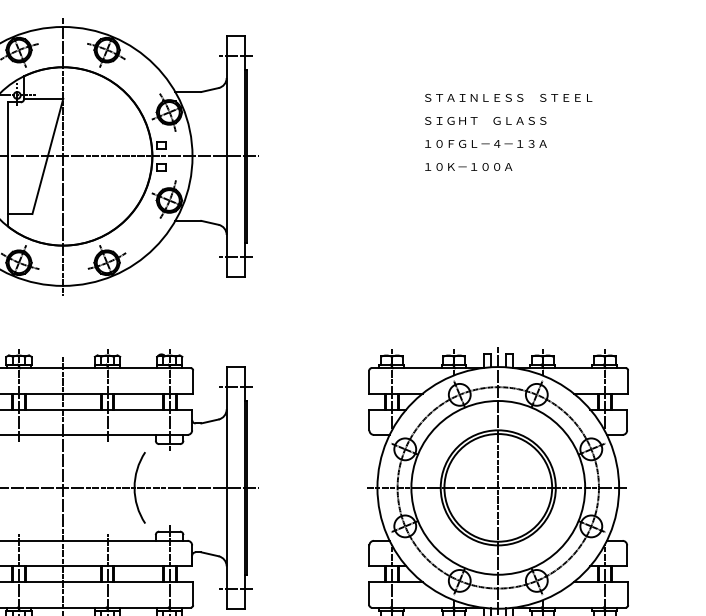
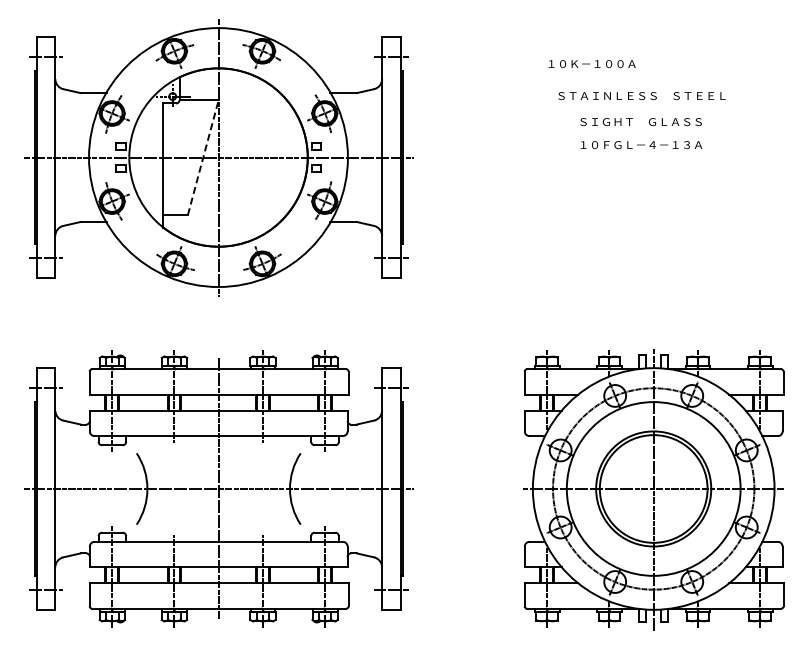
text: (508, 97) -> (641, 95), moved
line: (48, 156) -> (203, 157), solid -> dashed
text: (468, 167) -> (591, 64), moved

